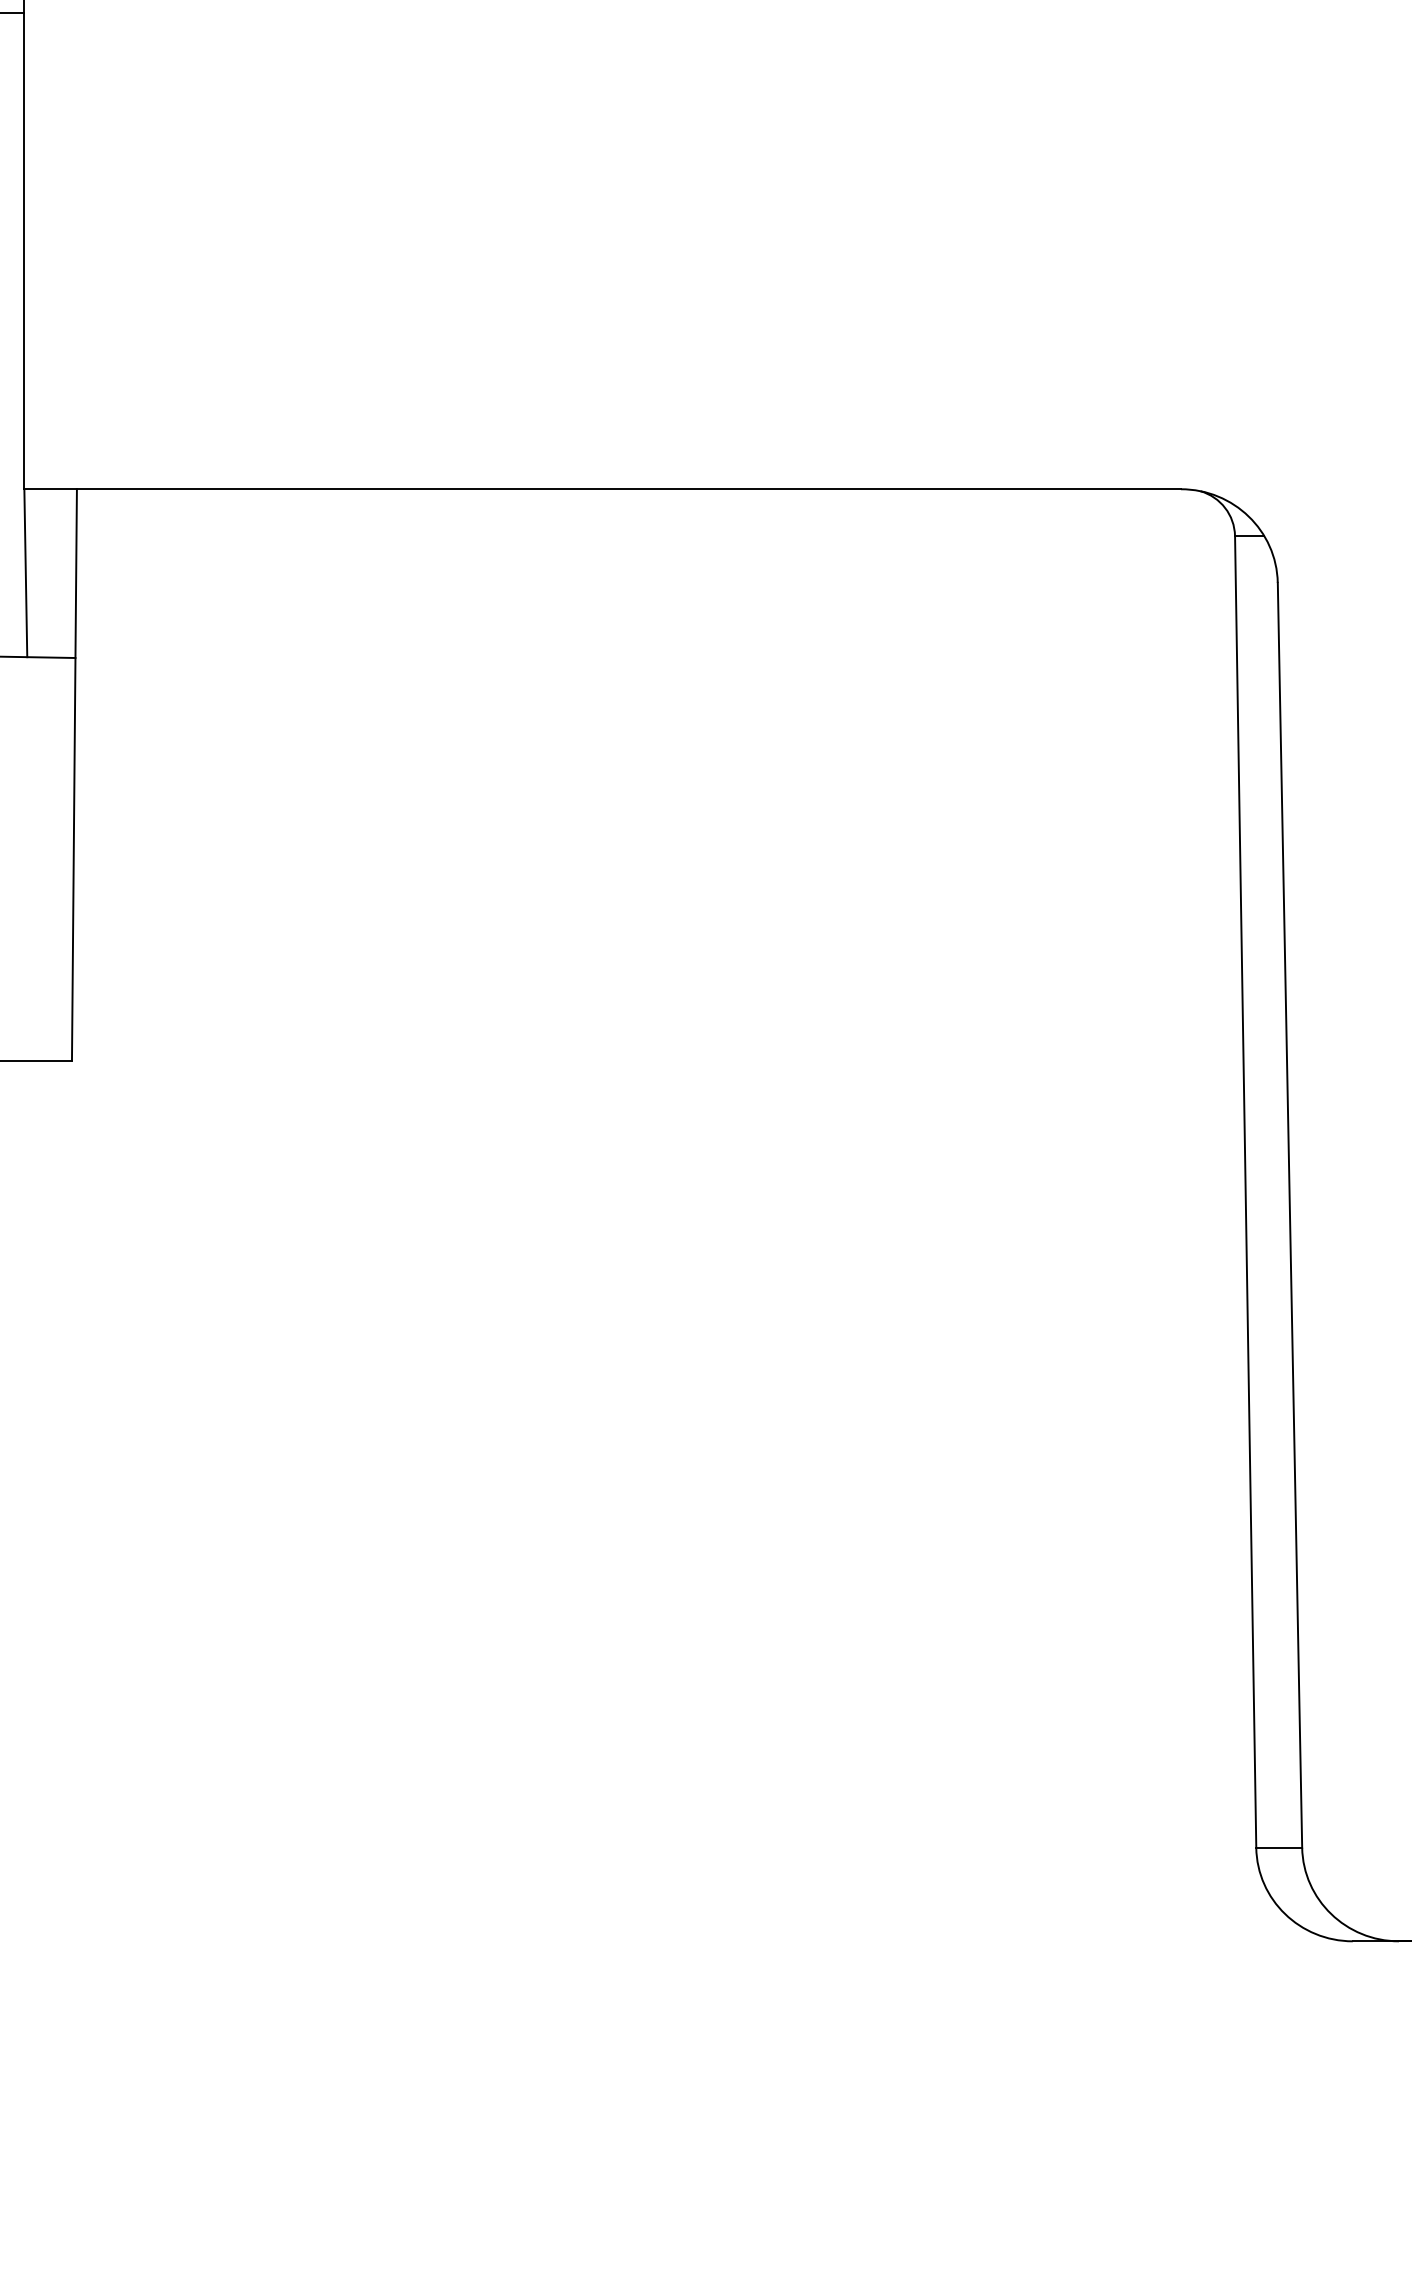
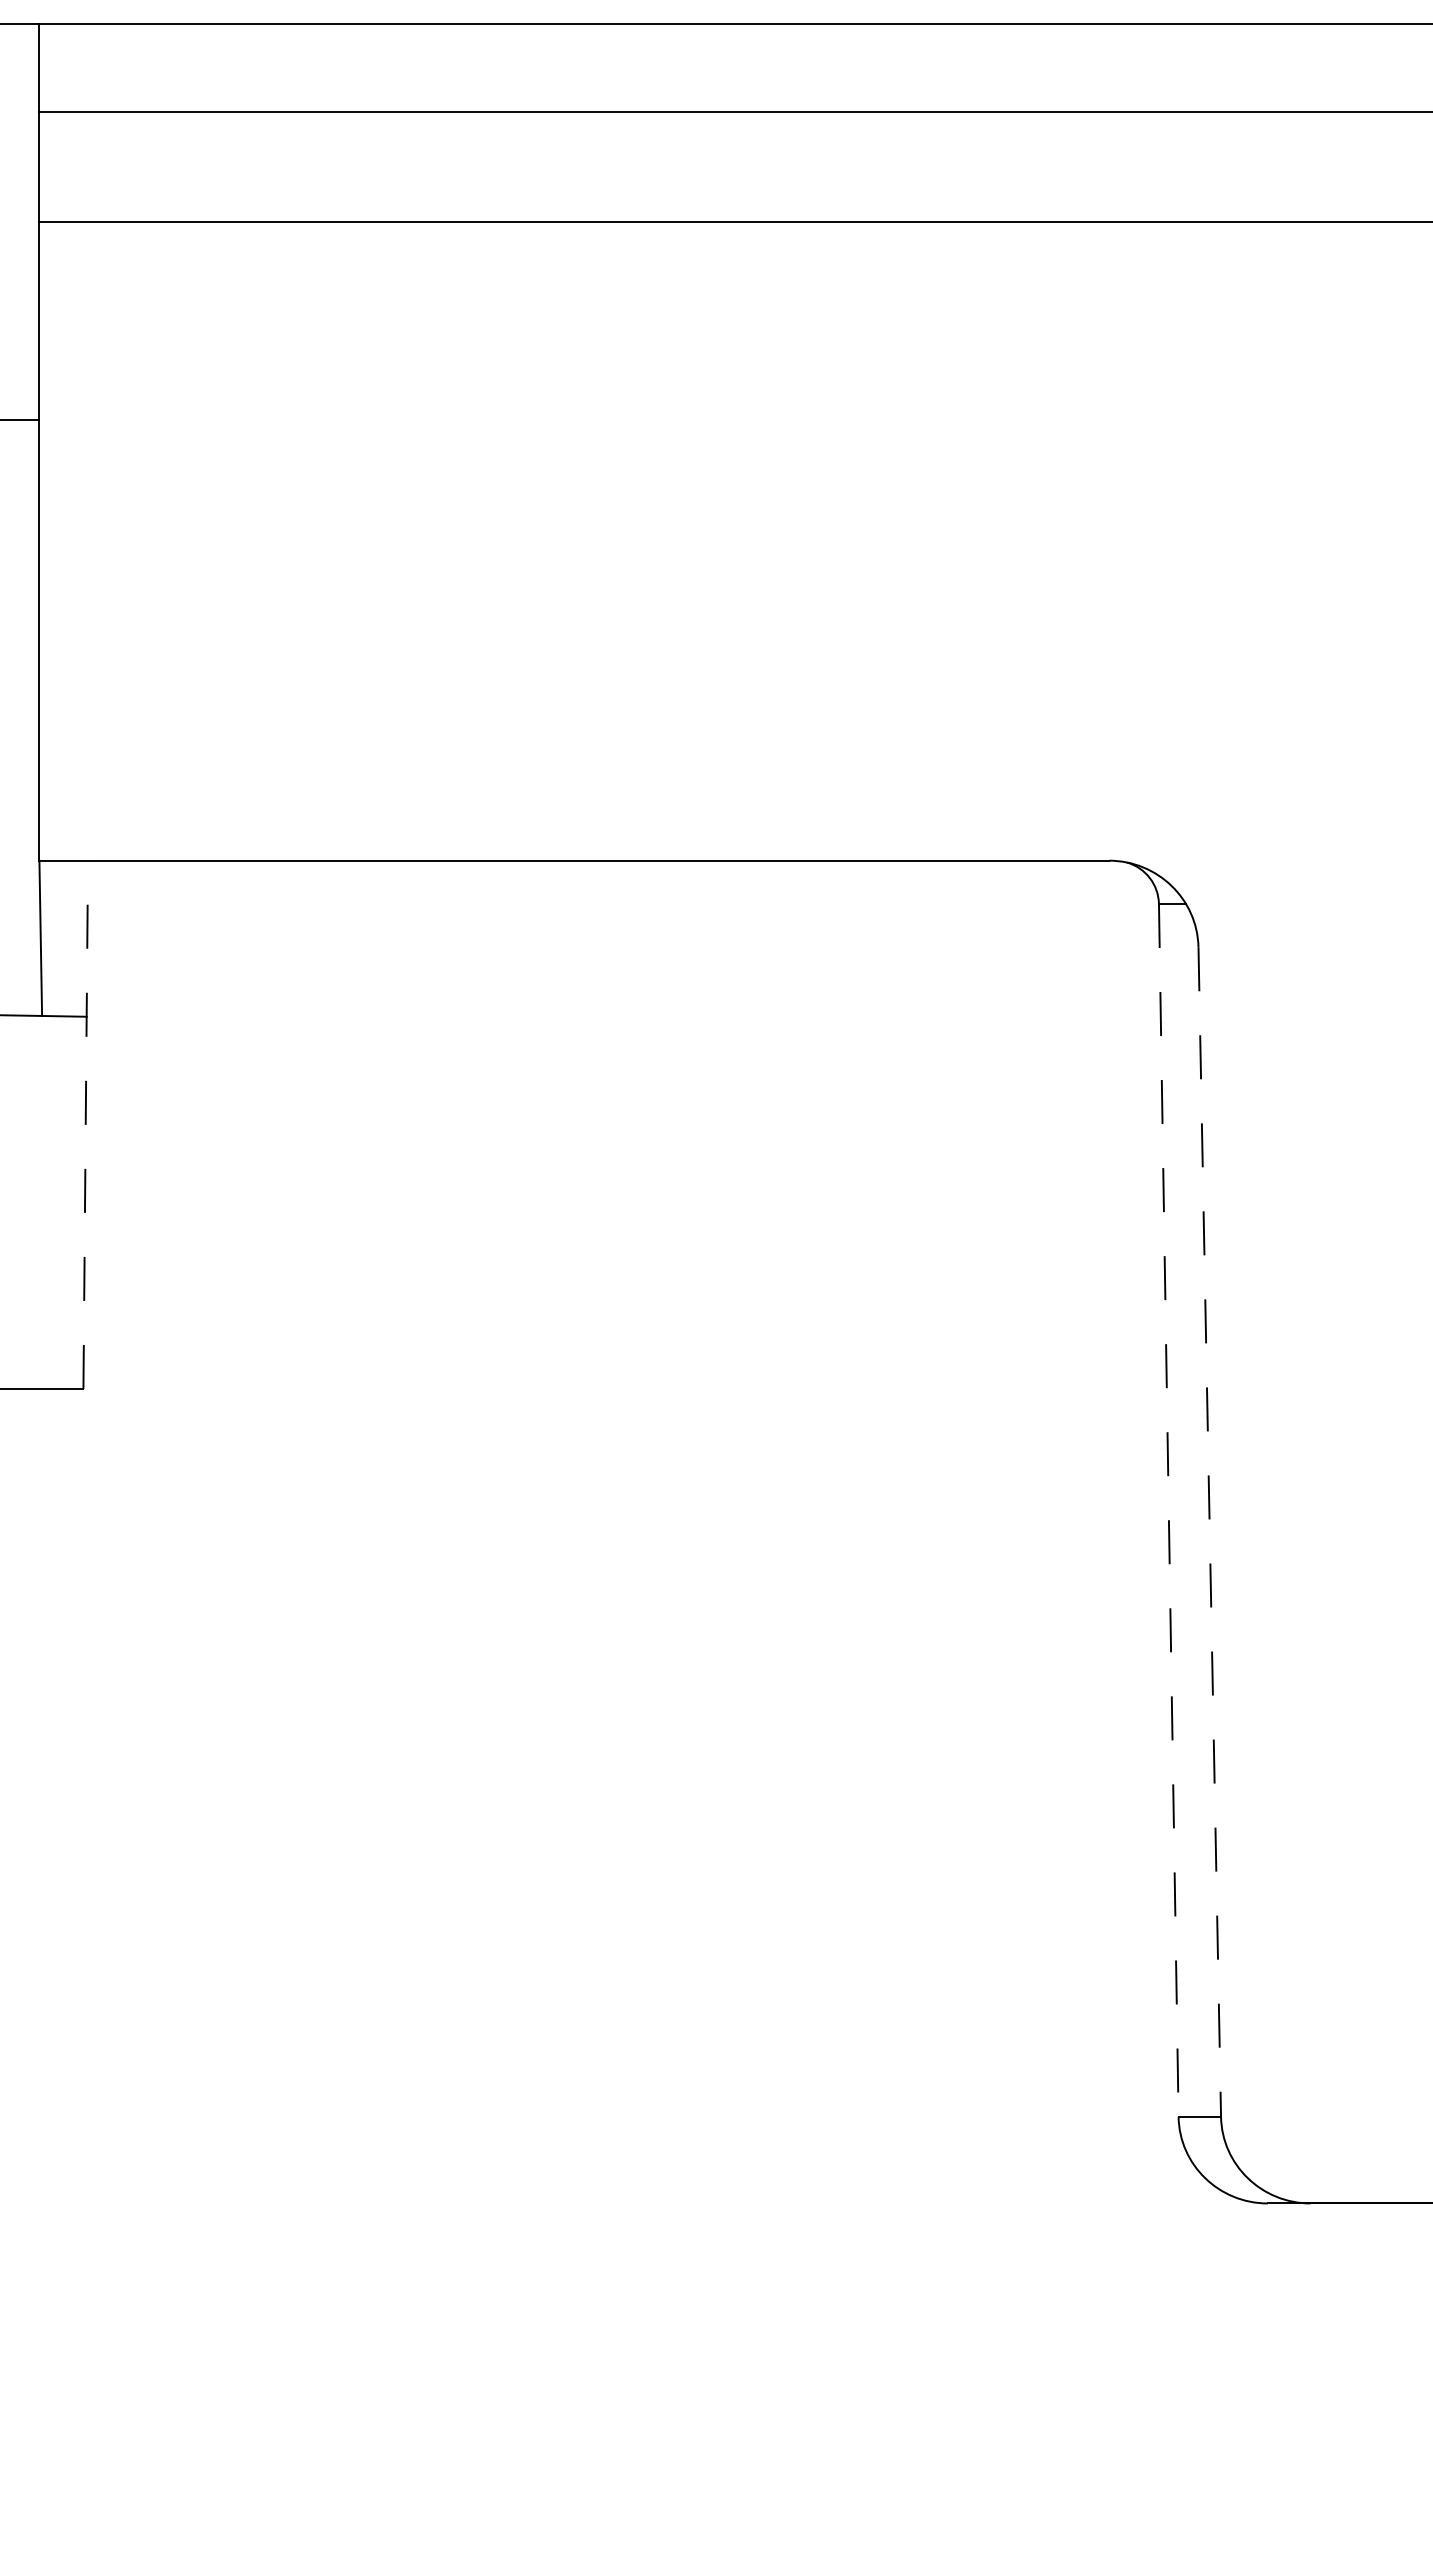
line: (74, 774) -> (85, 1124), solid -> dashed
line: (1245, 1191) -> (1168, 1510), solid -> dashed
line: (1289, 1215) -> (1209, 1532), solid -> dashed

